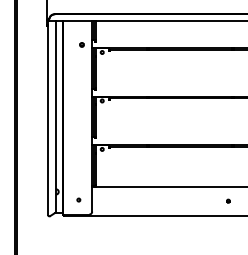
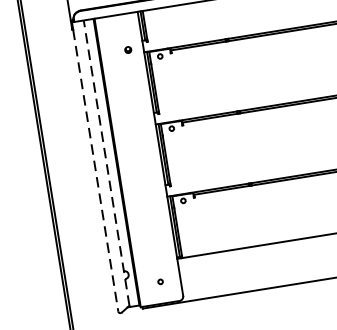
line: (55, 116) -> (105, 162), solid -> dashed
line: (48, 120) -> (96, 170), solid -> dashed

